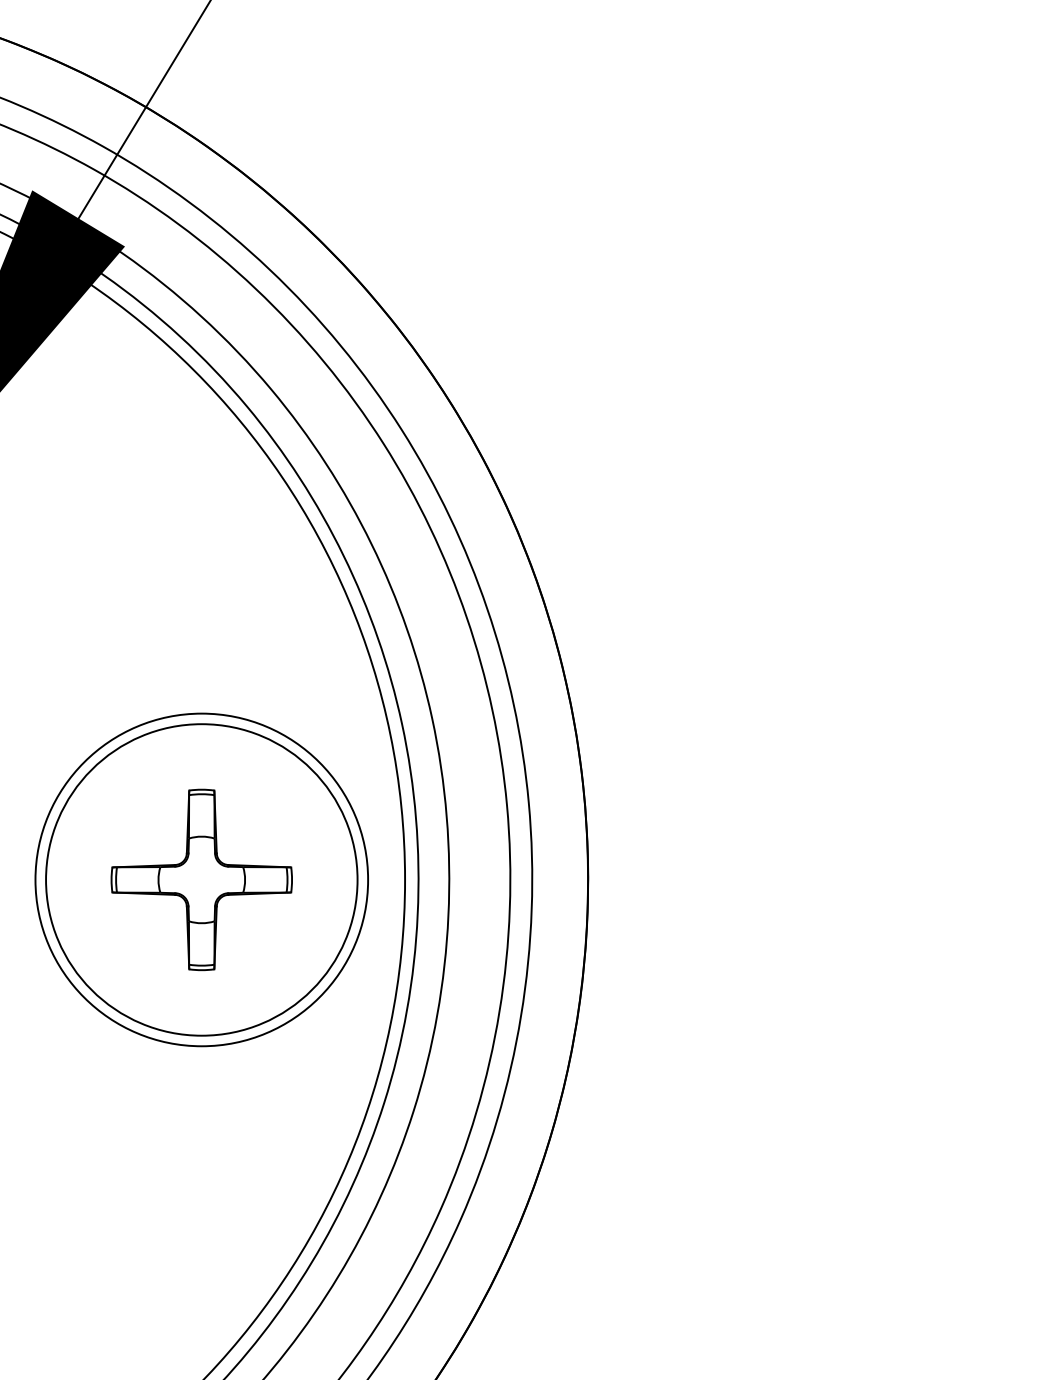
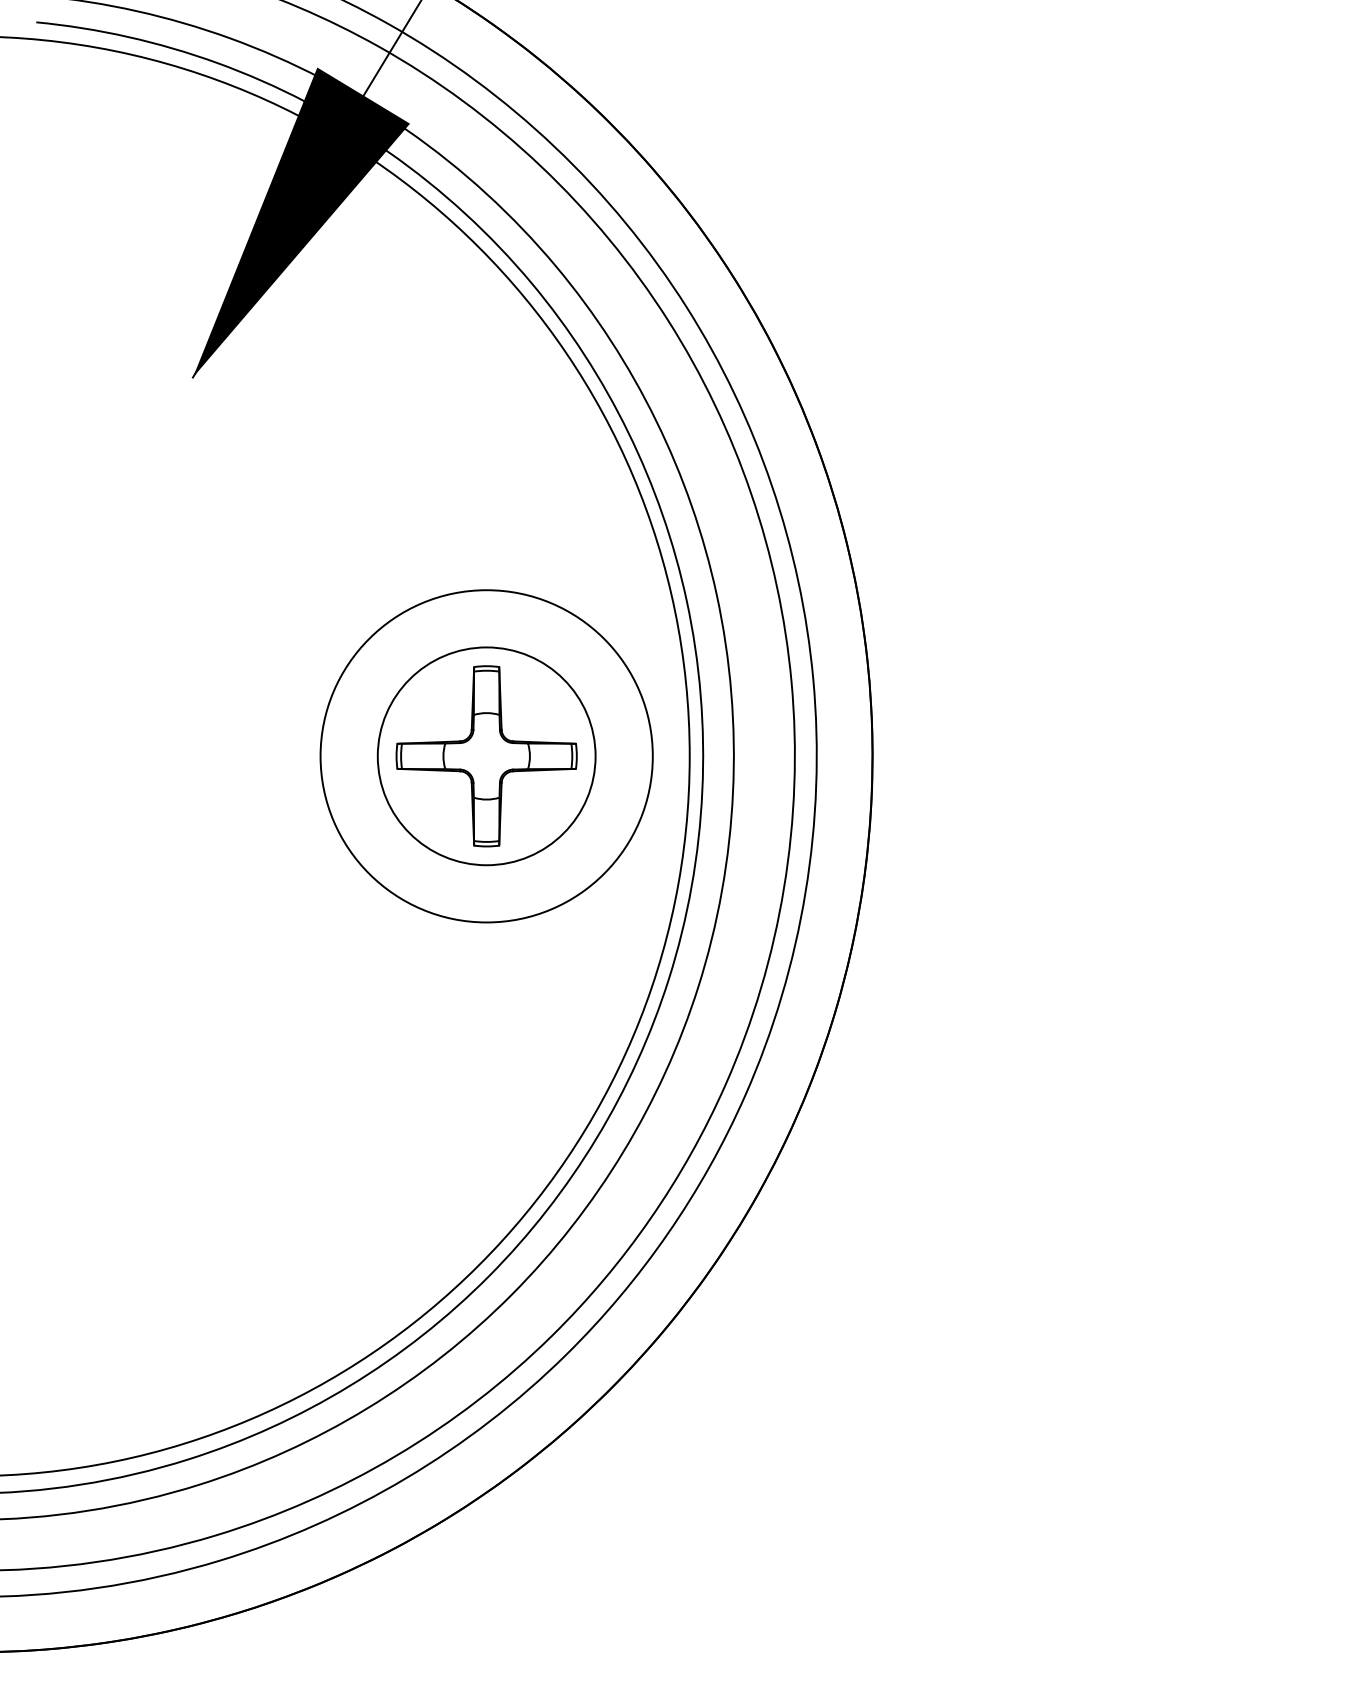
circle: (201, 879) -> (486, 755), size x0.7

